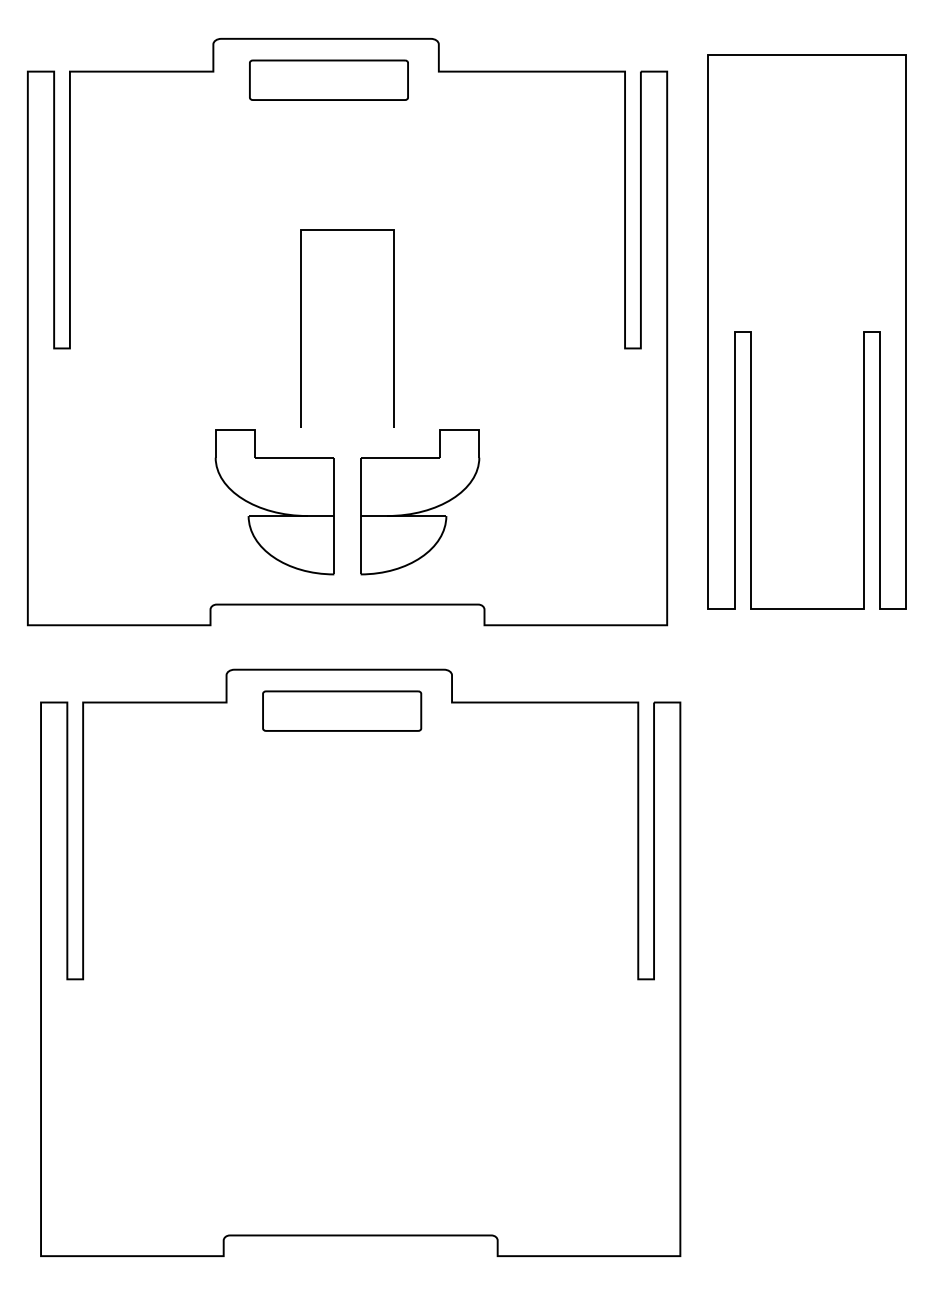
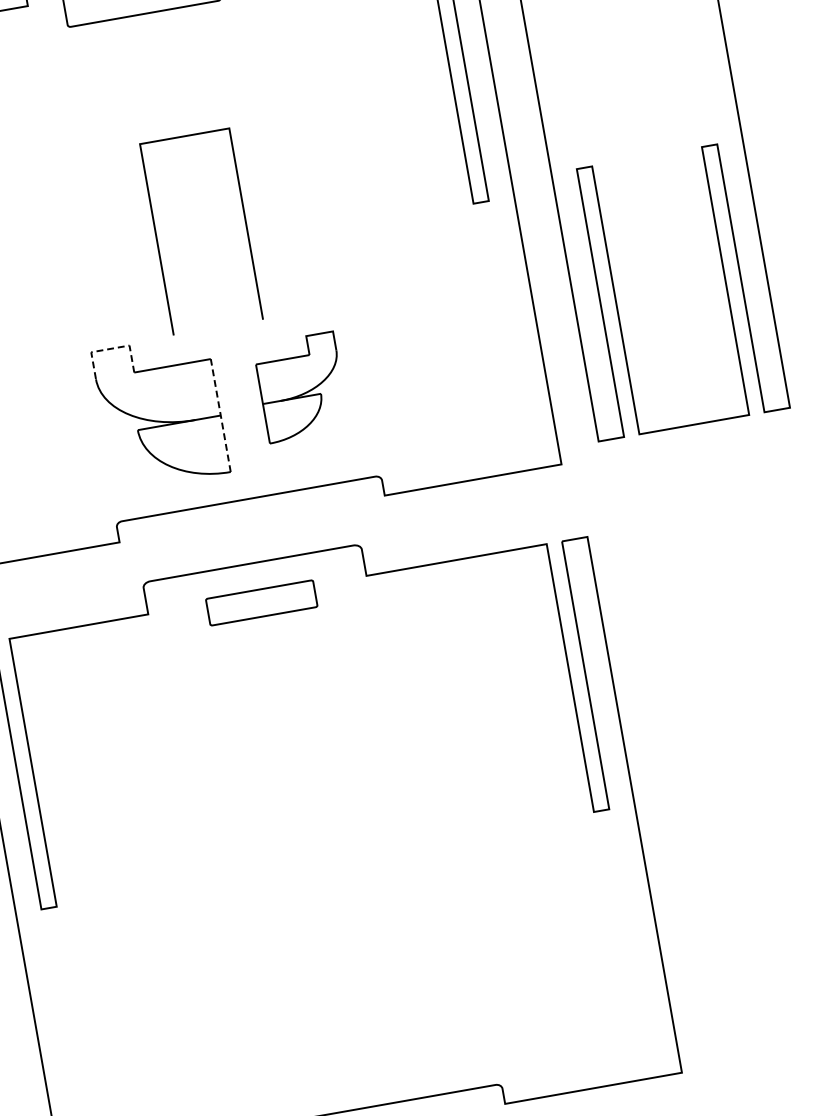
line: (235, 429) -> (110, 348), solid -> dashed
part: (420, 502) -> (301, 387), size x0.7
line: (334, 515) -> (220, 414), solid -> dashed
part: (342, 710) -> (261, 602), size x0.7

